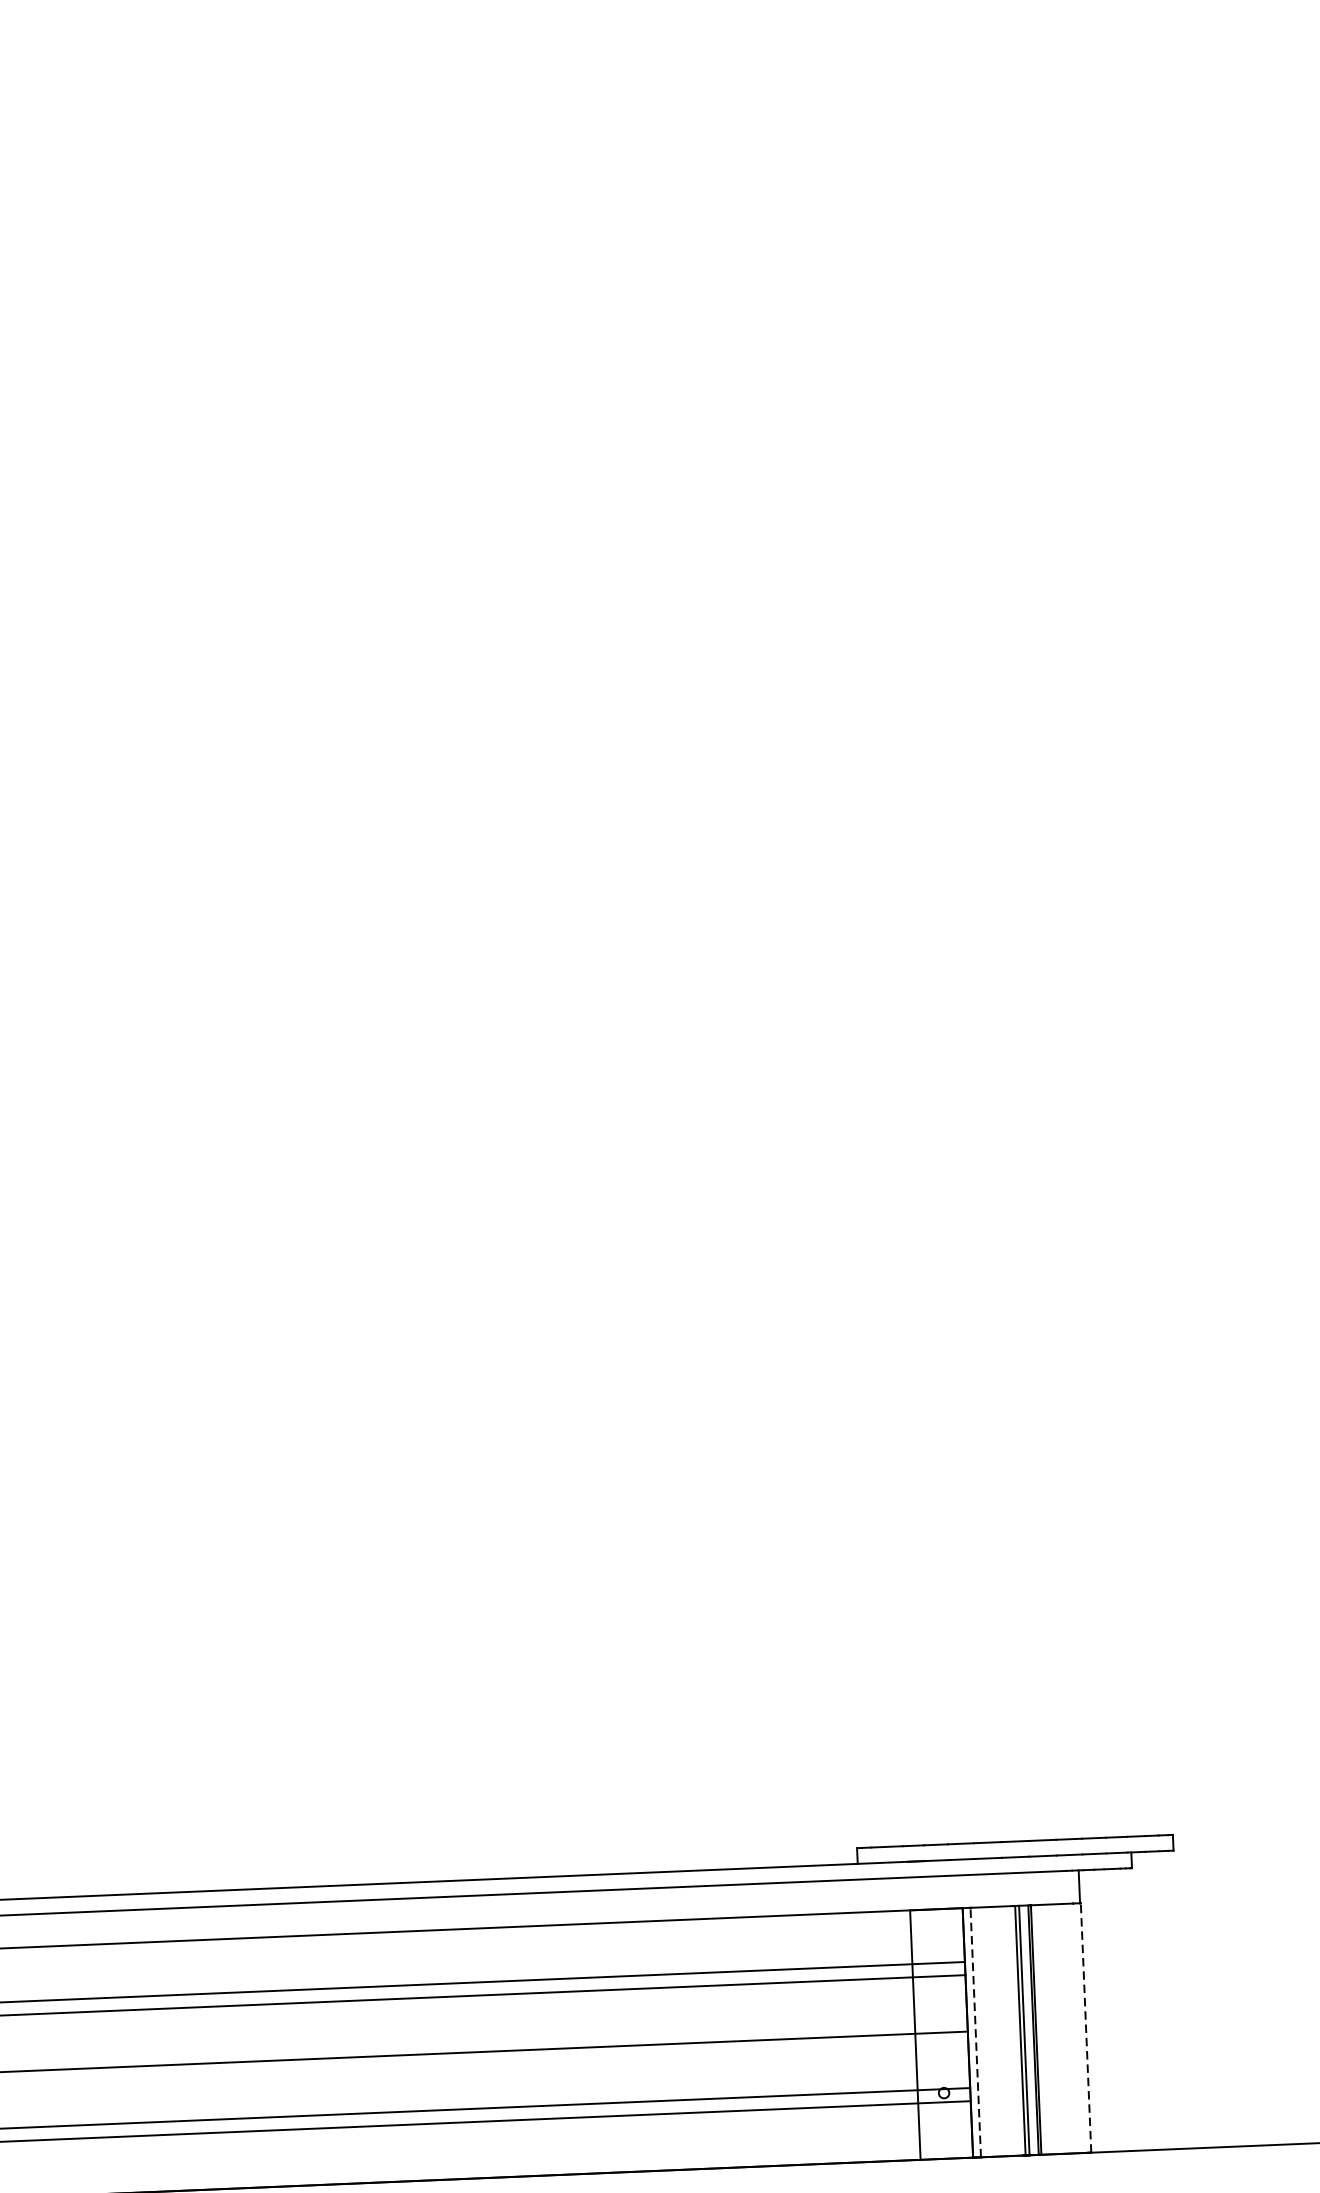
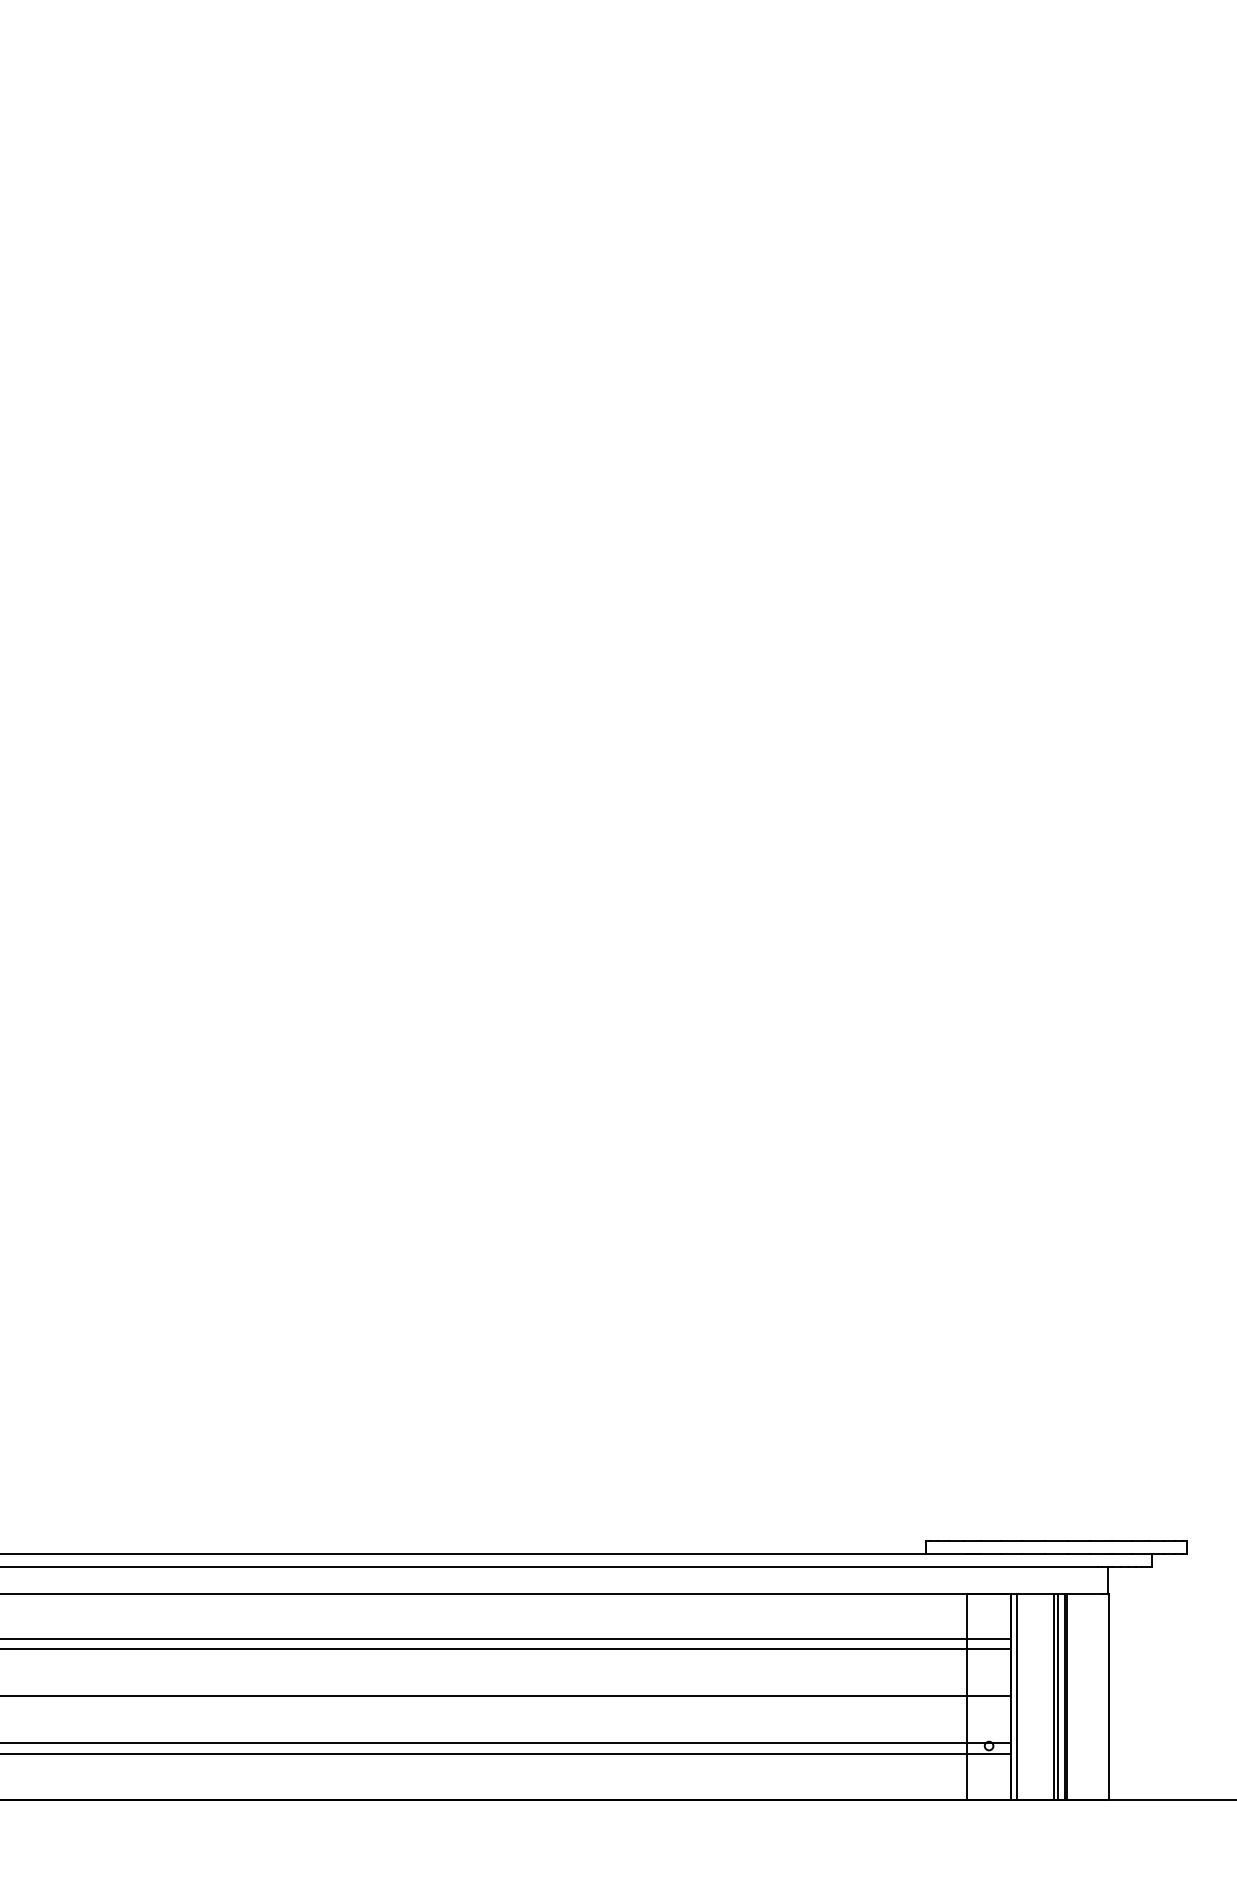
line: (1085, 2027) -> (1108, 1696), dashed -> solid
line: (975, 2031) -> (1017, 1696), dashed -> solid

